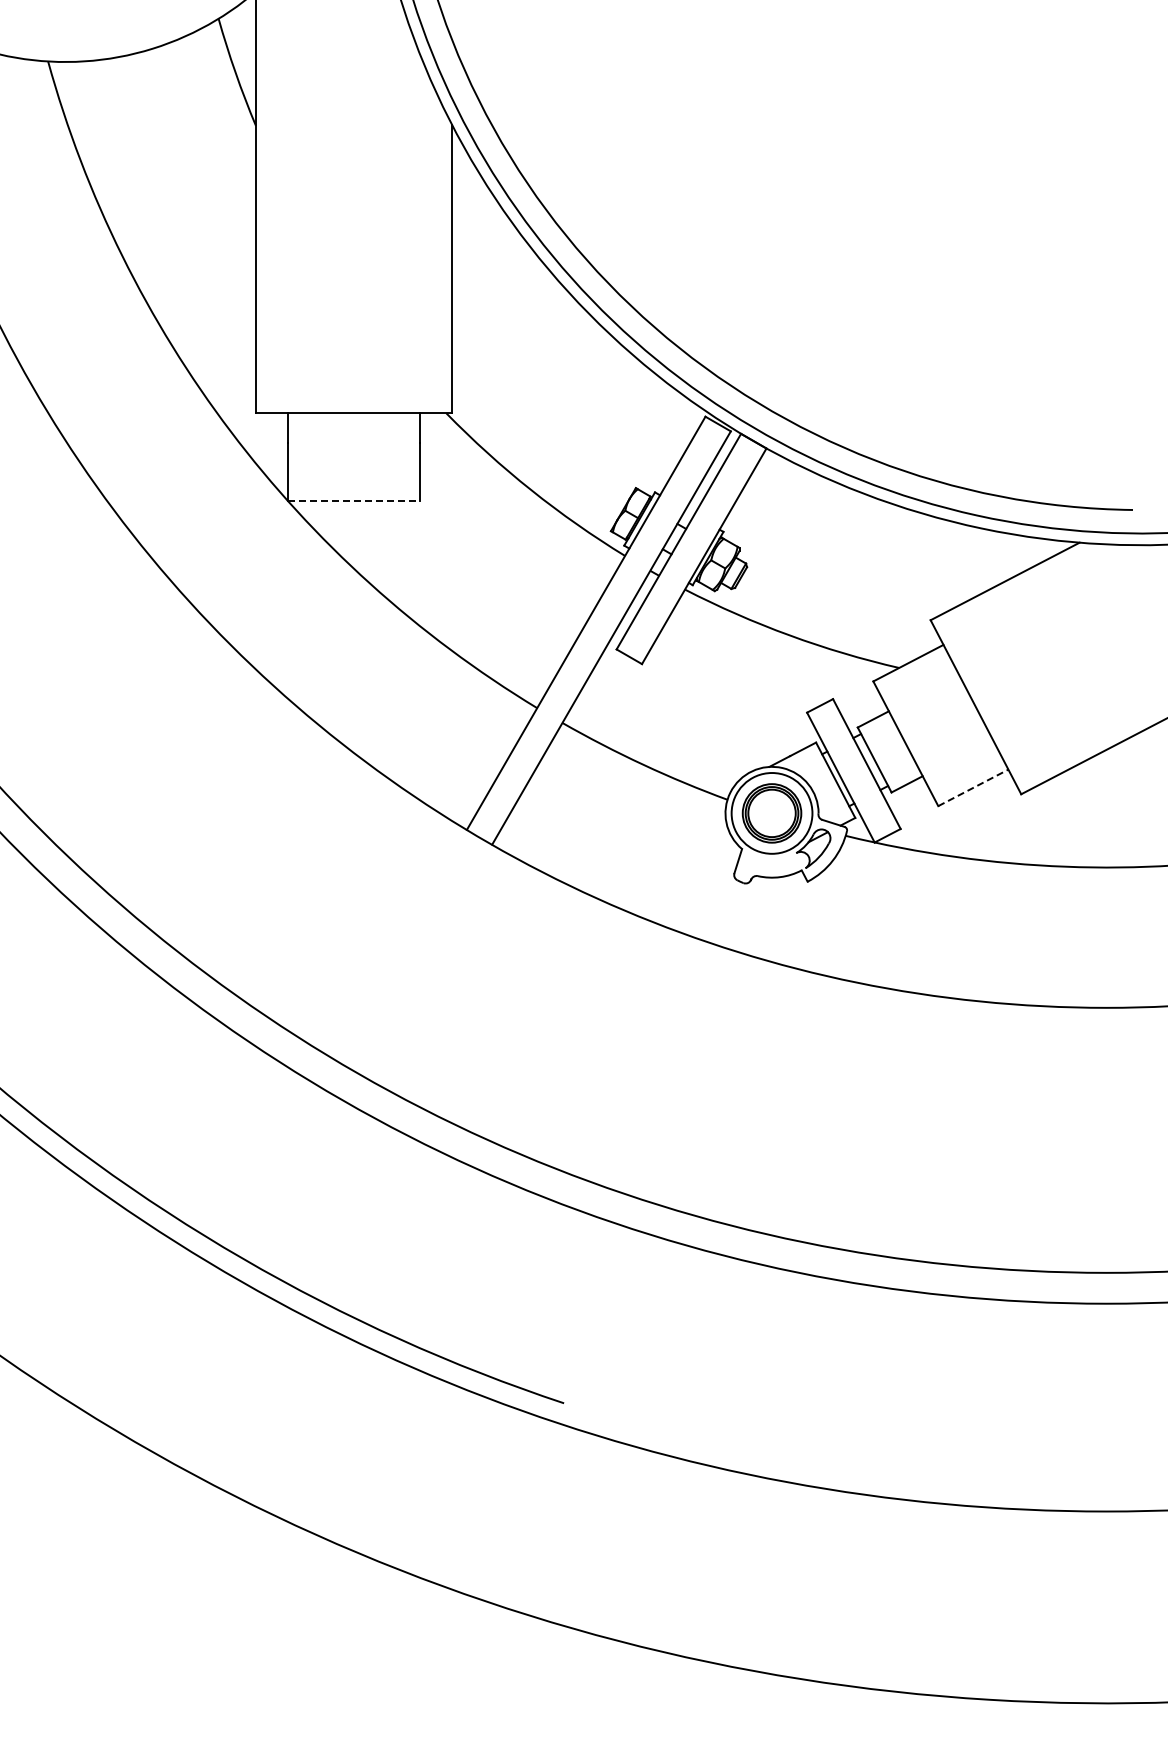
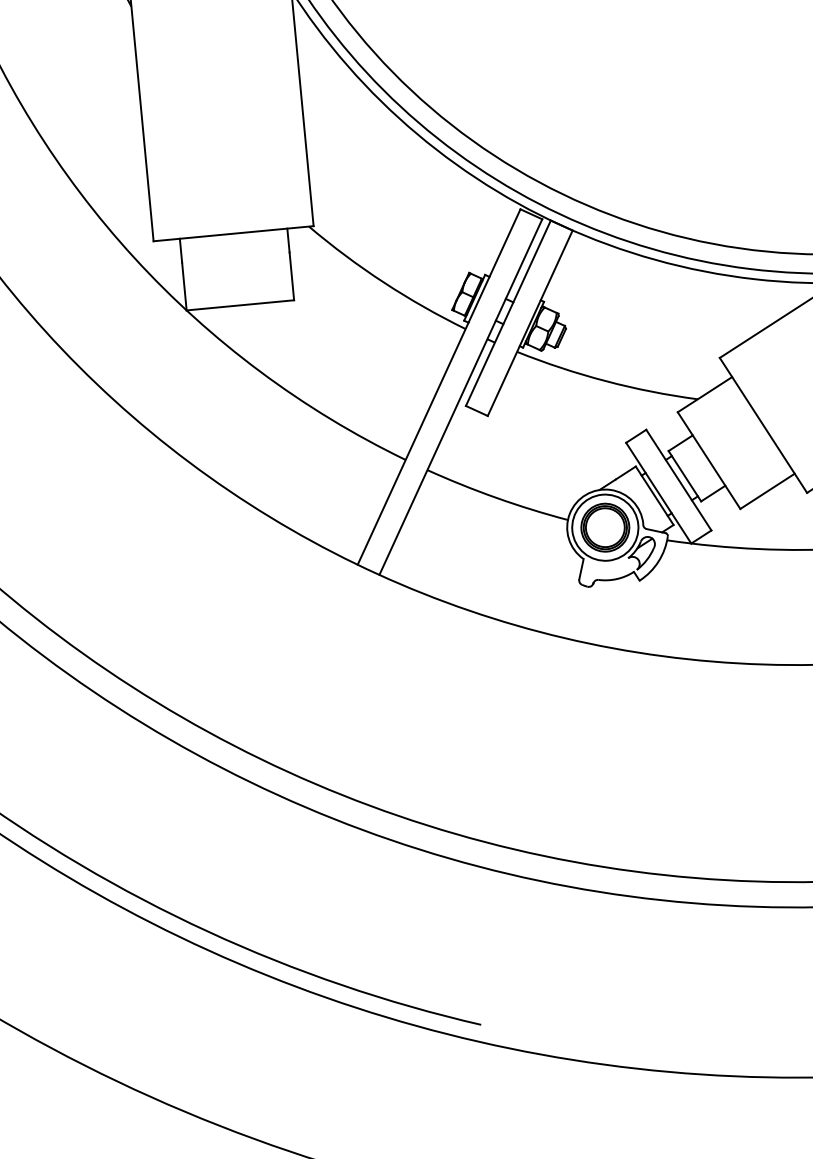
line: (354, 501) -> (240, 305), dashed -> solid
line: (973, 787) -> (767, 491), dashed -> solid

